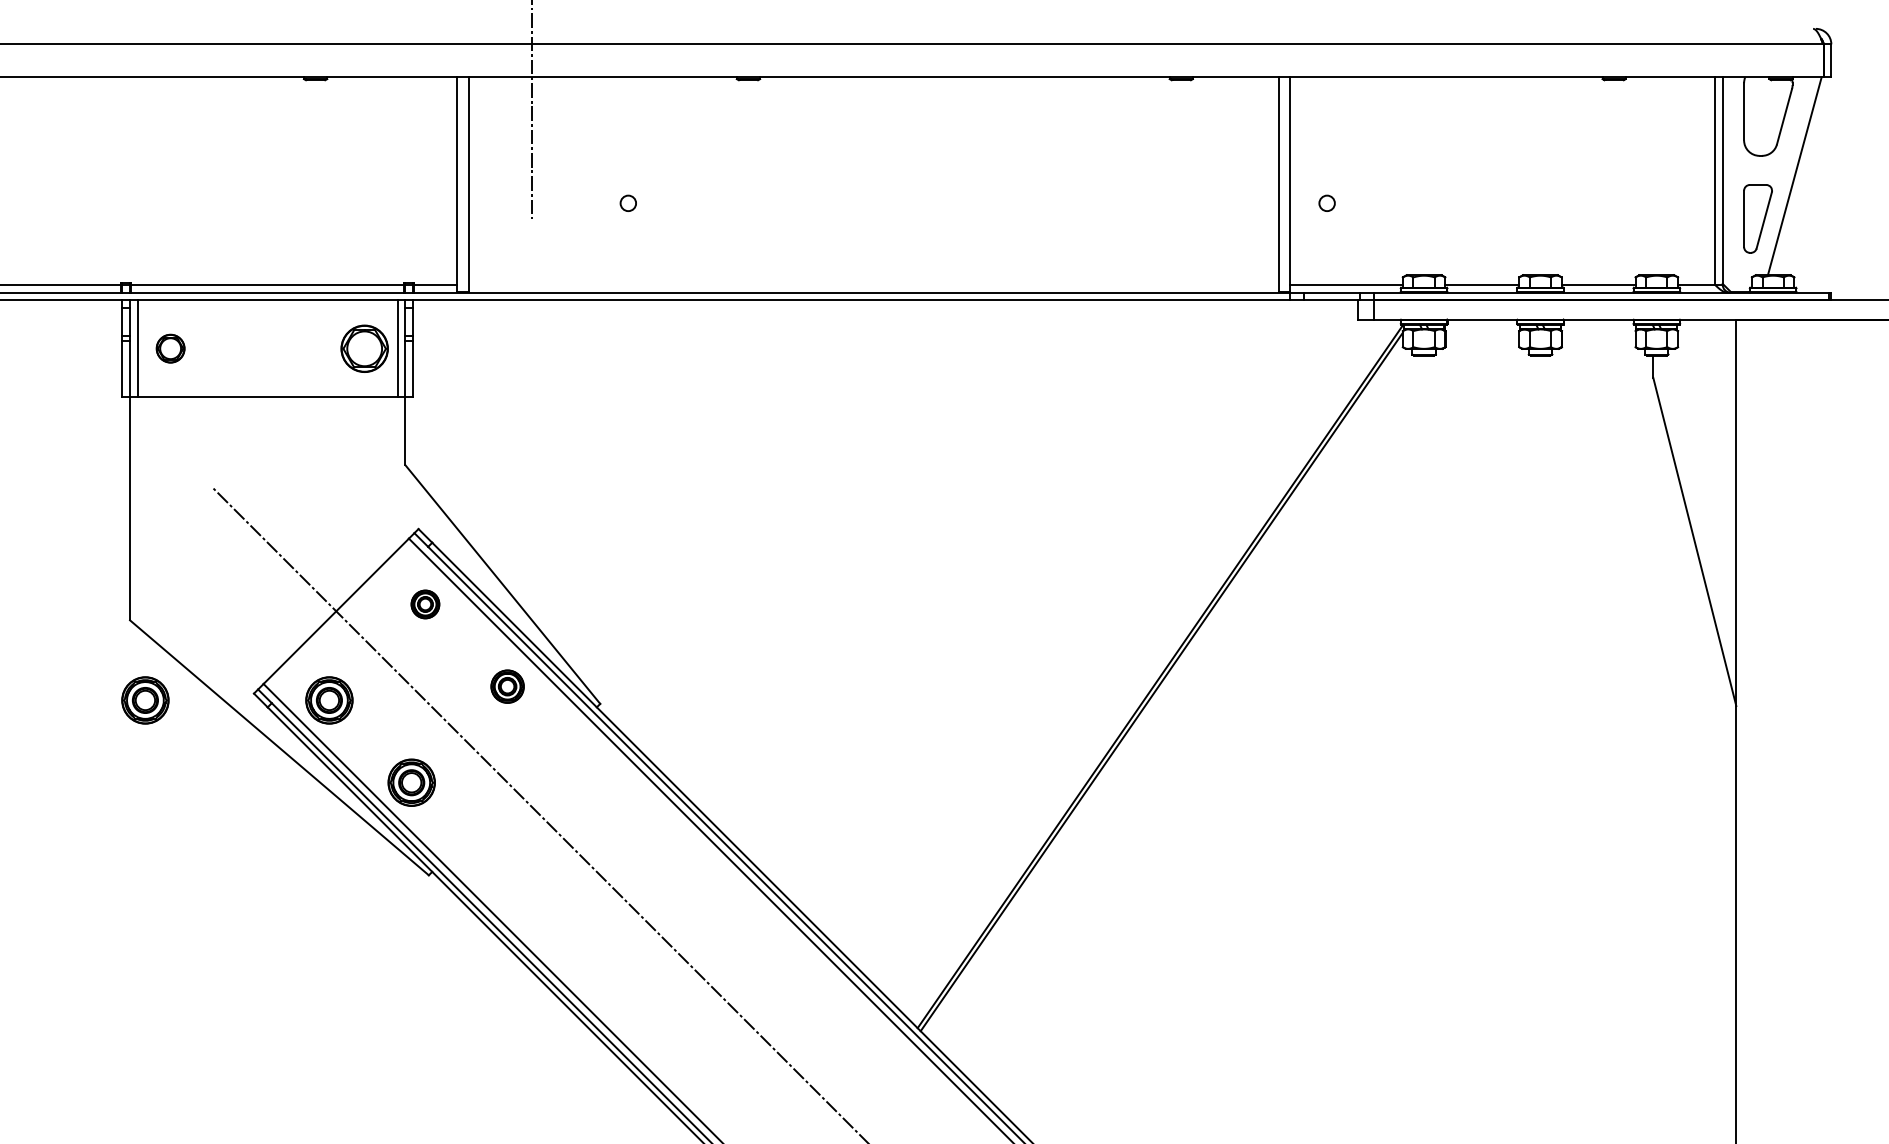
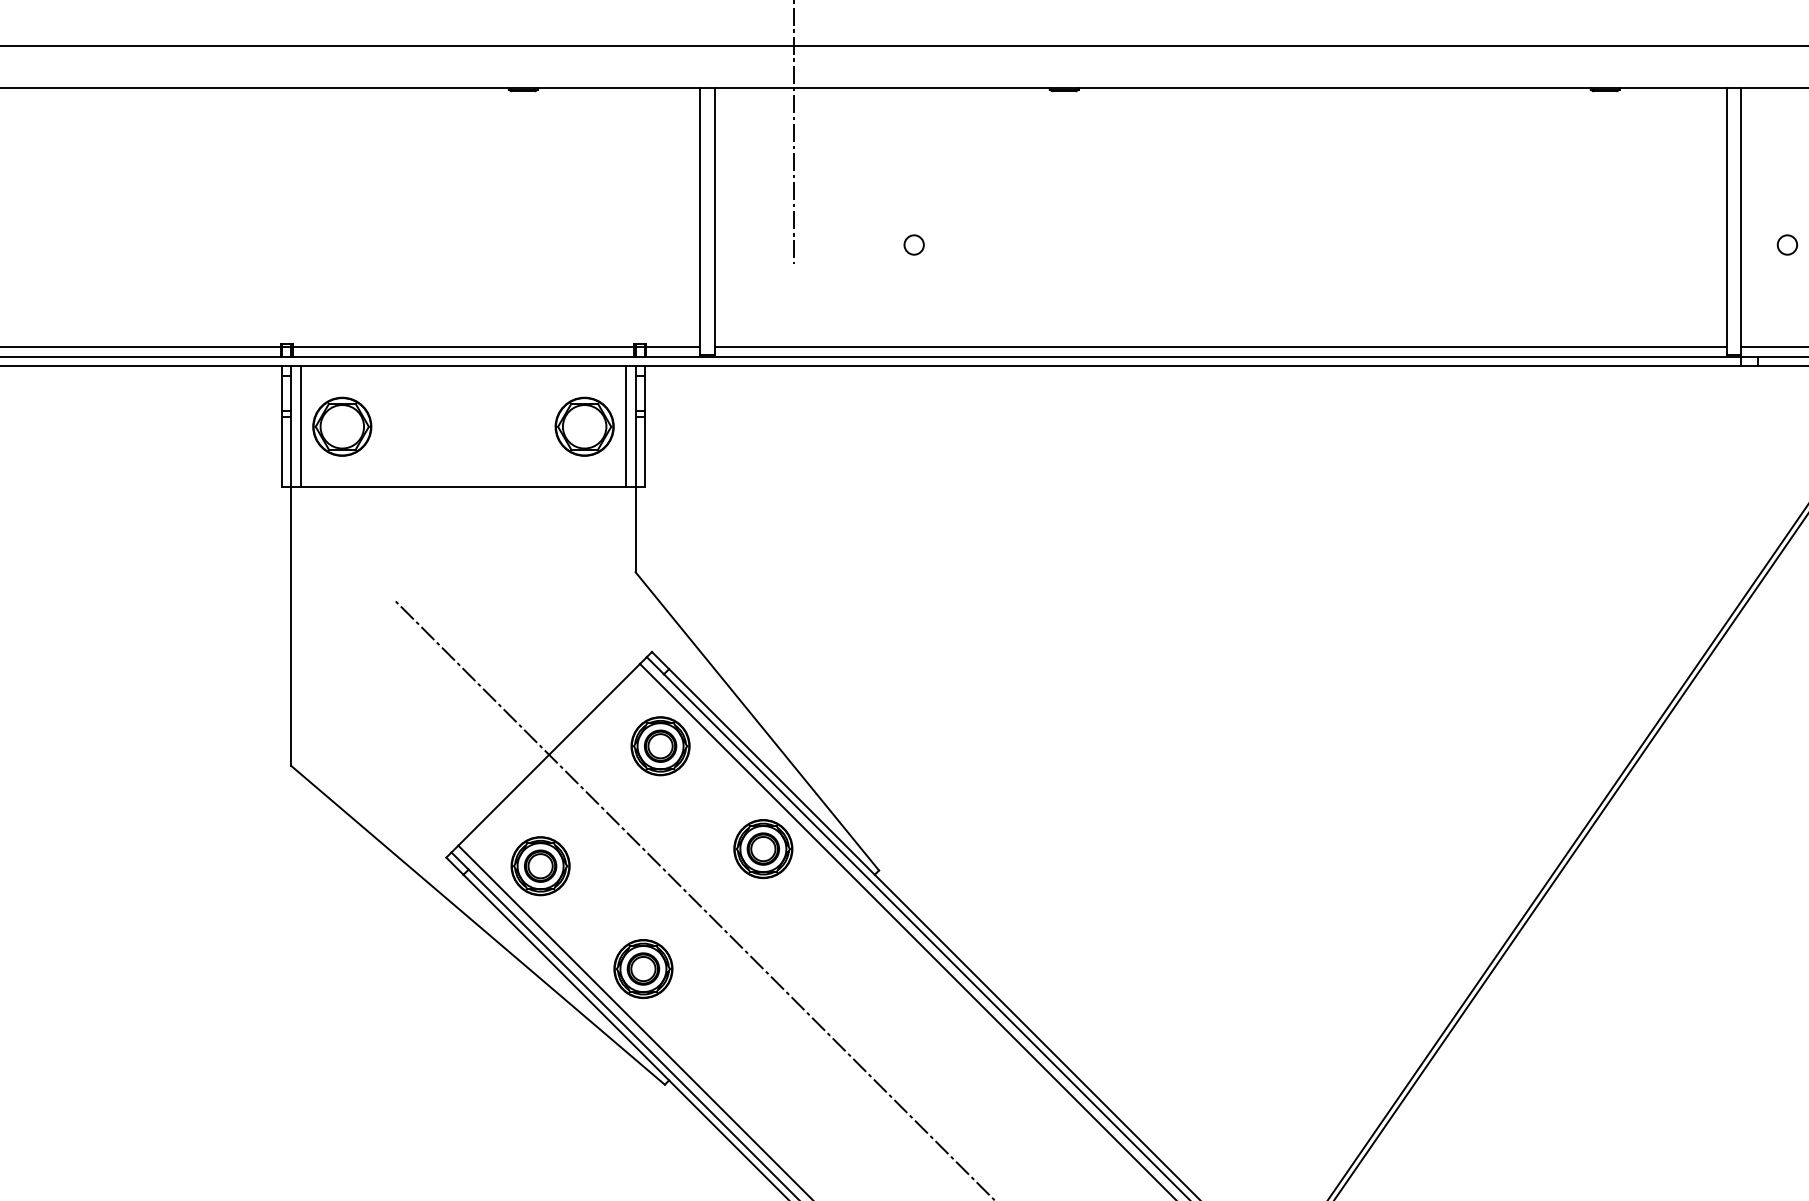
line: (873, 284) -> (1220, 346), added
part: (170, 348) -> (341, 426), size x1.67
part: (425, 604) -> (660, 746), size x1.67
part: (507, 686) -> (763, 848), size x1.43
part: (145, 700) -> (310, 866), removed

